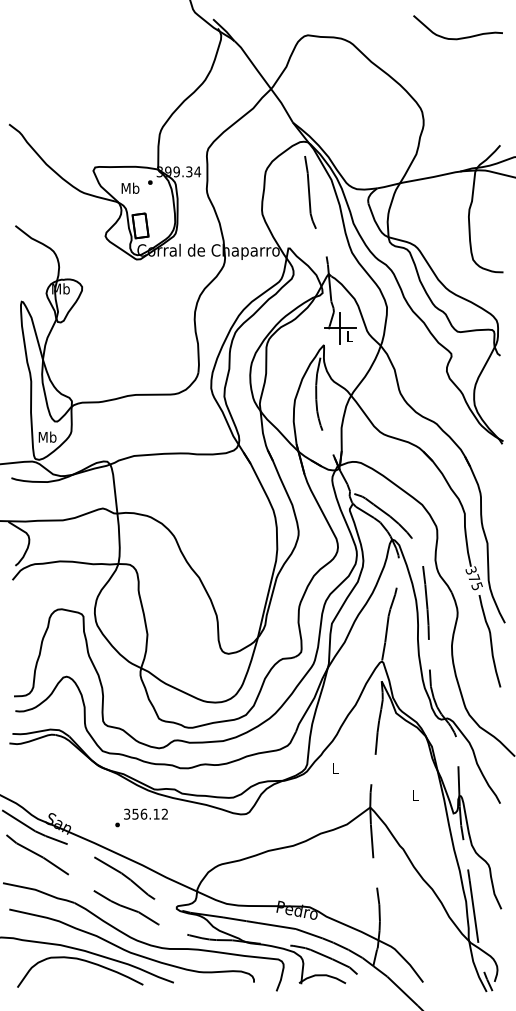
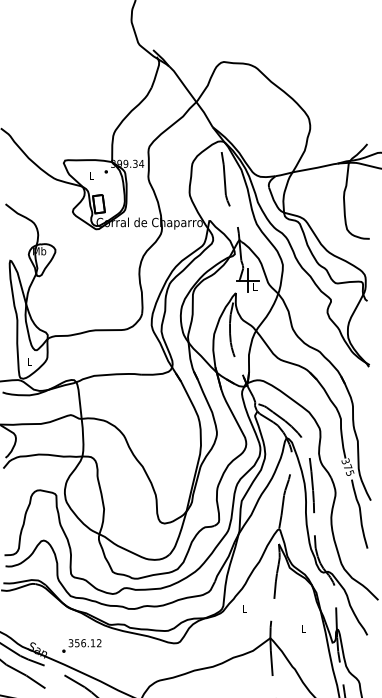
curve: (459, 37) -> (336, 63), removed
text: (130, 187) -> (91, 175), Mb -> L
text: (47, 436) -> (29, 361), Mb -> L
text: (141, 817) -> (81, 645), moved

